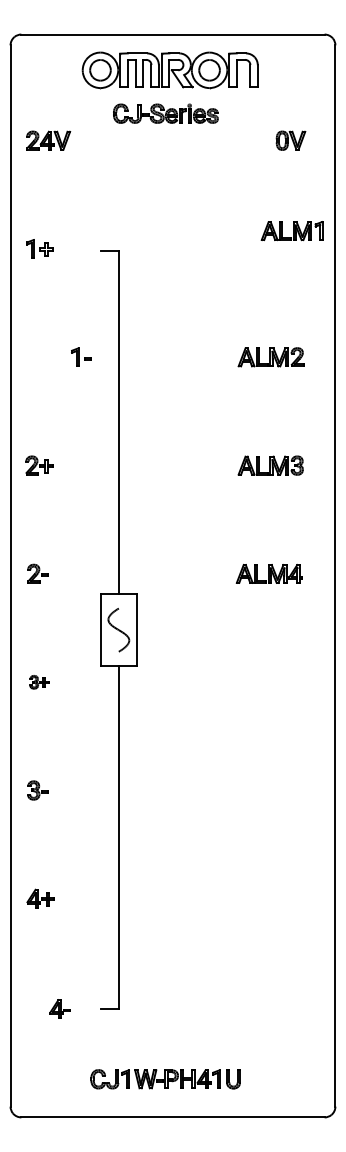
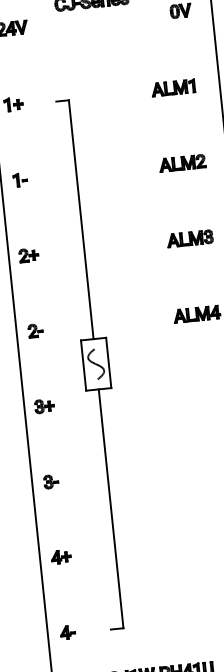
part: (291, 231) -> (173, 88), moved
part: (81, 356) -> (20, 179), moved
part: (39, 682) -> (44, 406), size x1.43
part: (59, 1008) -> (67, 632), moved

